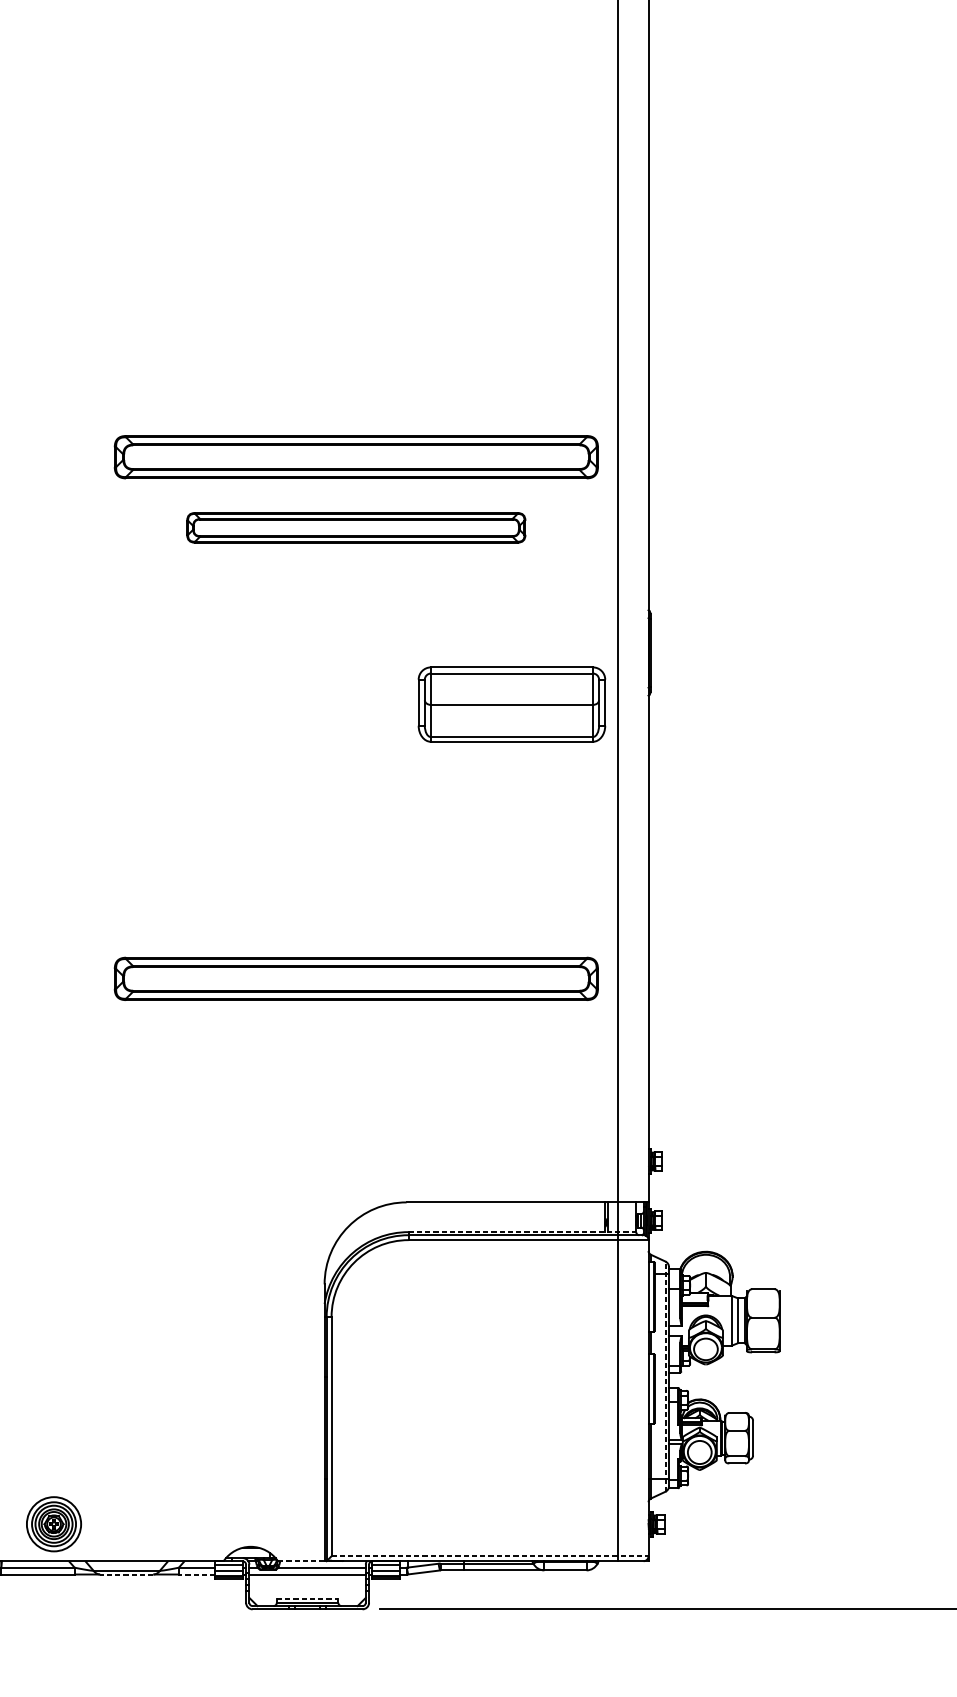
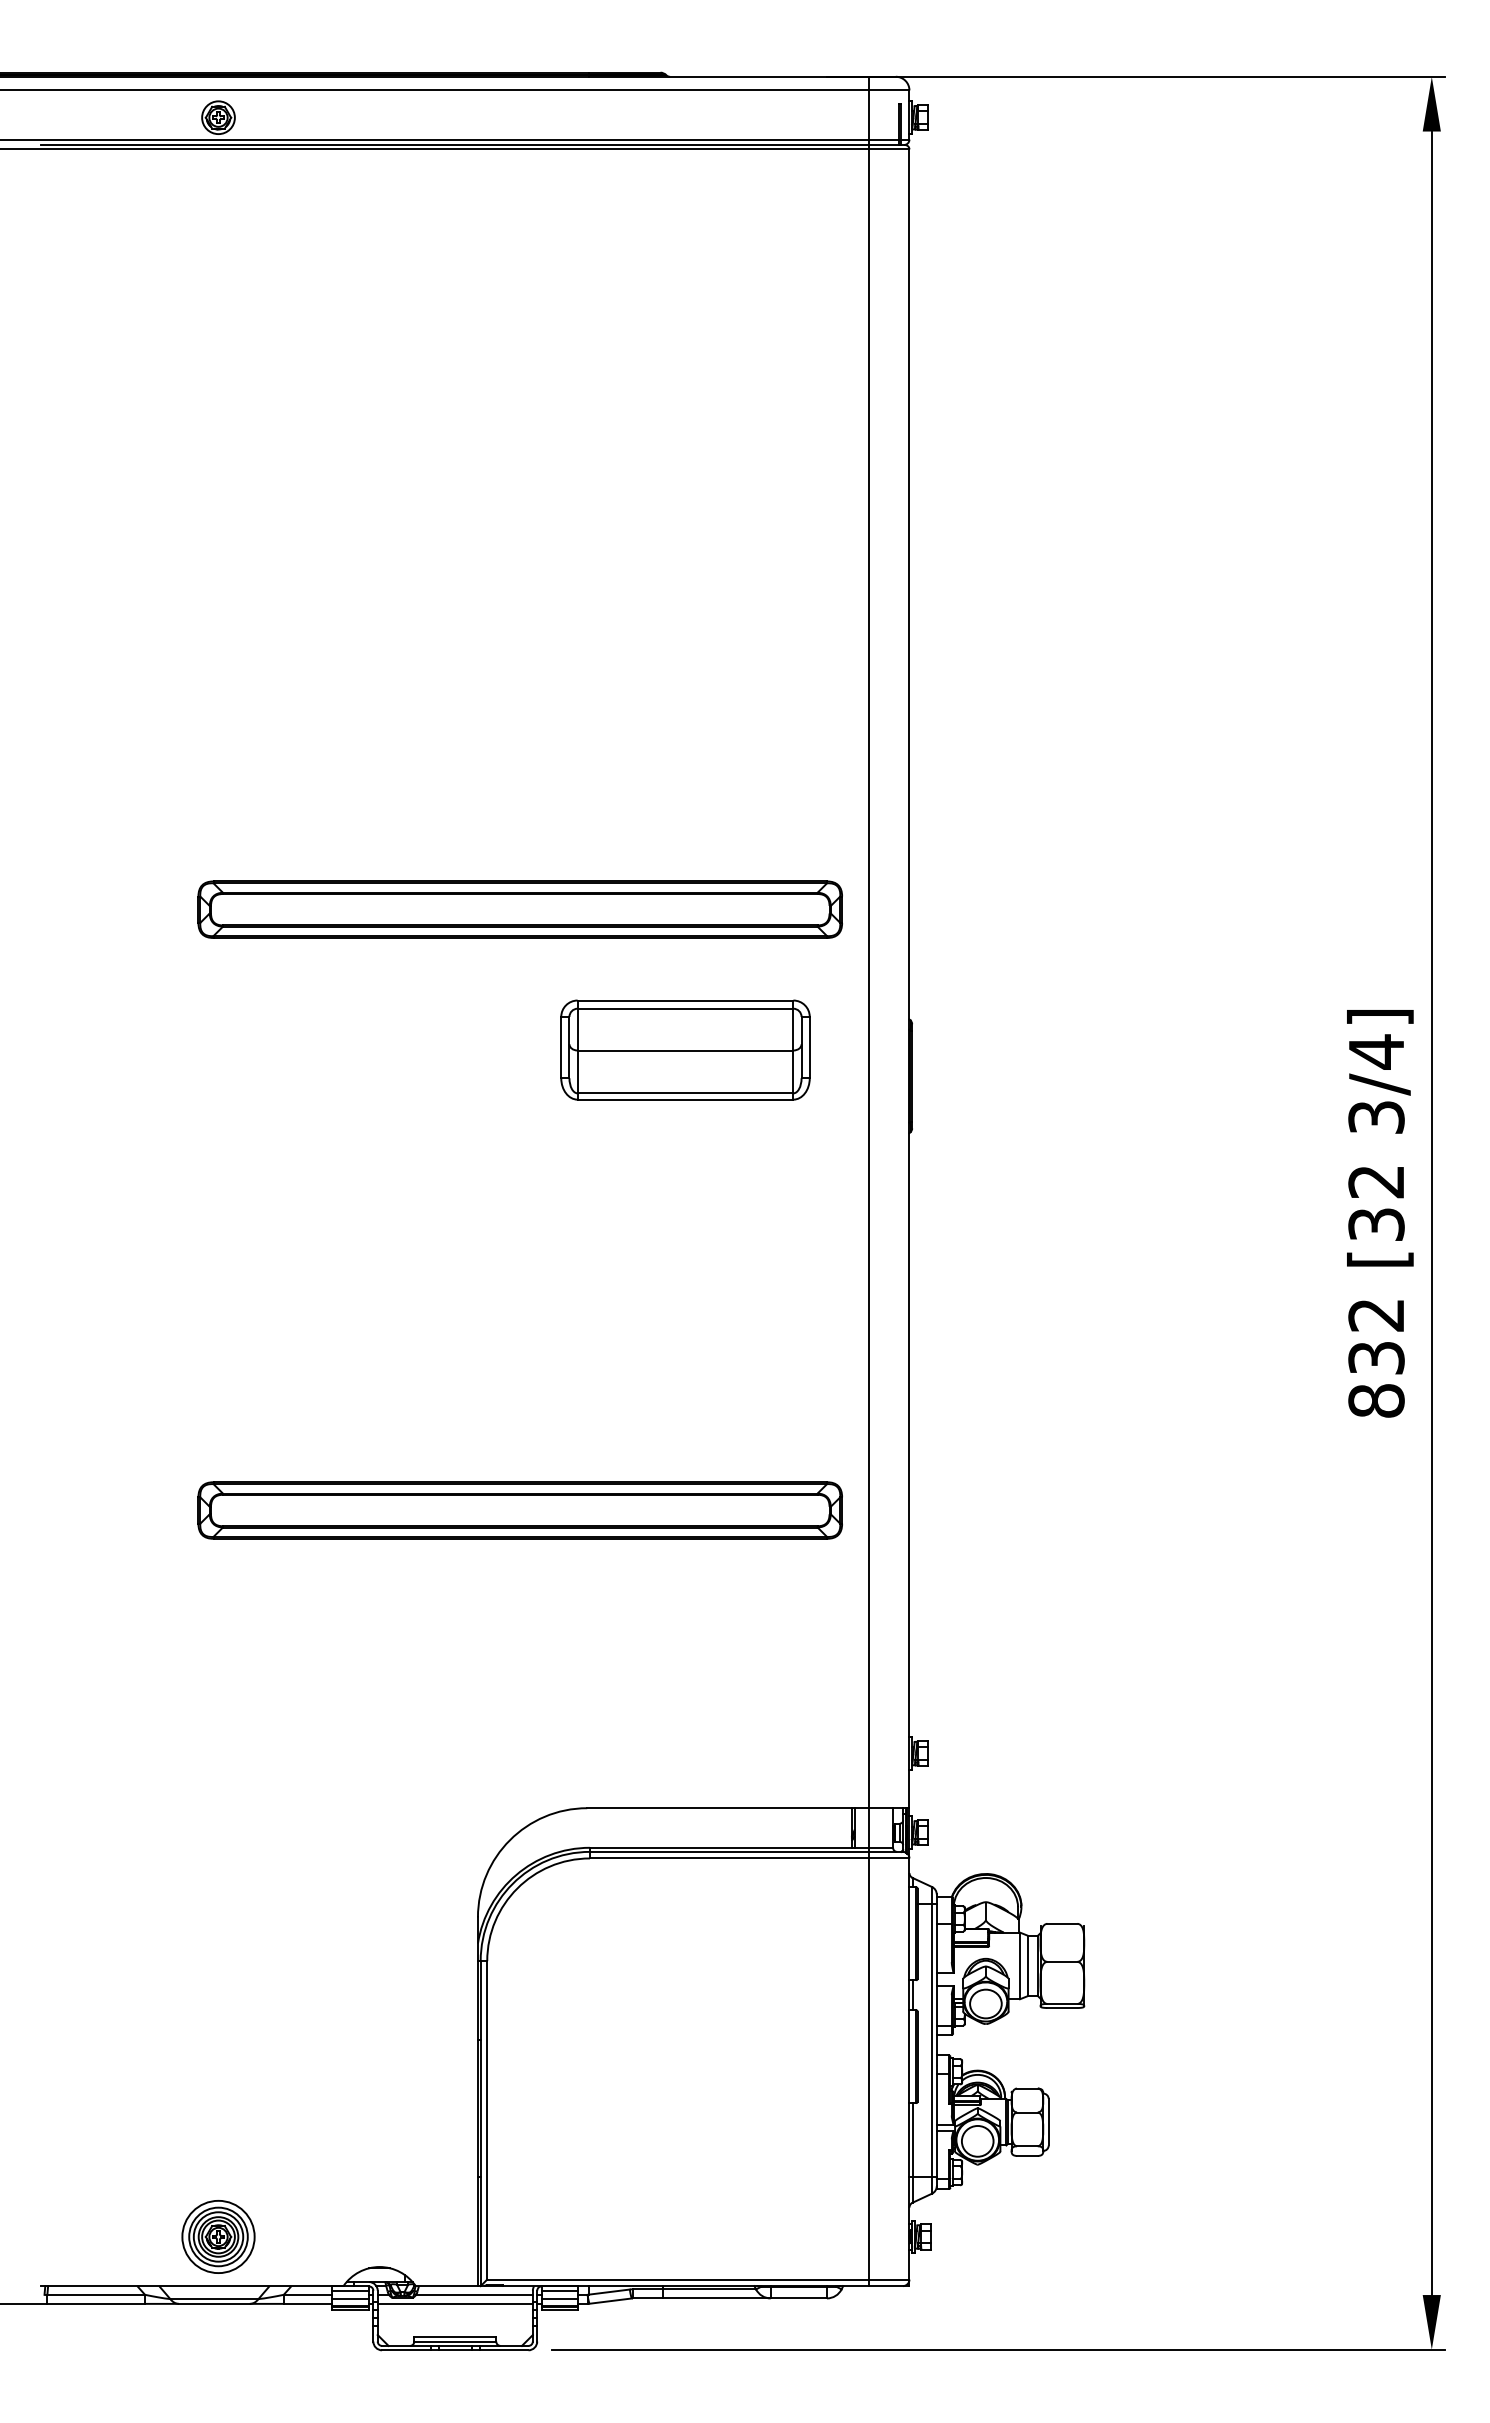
part: (355, 457) -> (519, 815), removed
part: (355, 527) -> (519, 909), size x1.43
part: (511, 704) -> (685, 1049), moved
line: (522, 1231) -> (741, 1847), dashed -> solid
line: (665, 1376) -> (932, 2039), dashed -> solid
part: (54, 1523) -> (218, 2236), moved
line: (490, 1556) -> (698, 2279), dashed -> solid
line: (300, 1561) -> (446, 2286), dashed -> solid
line: (126, 1574) -> (213, 2303), dashed -> solid
line: (196, 1574) -> (307, 2303), dashed -> solid
line: (307, 1598) -> (455, 2336), dashed -> solid

